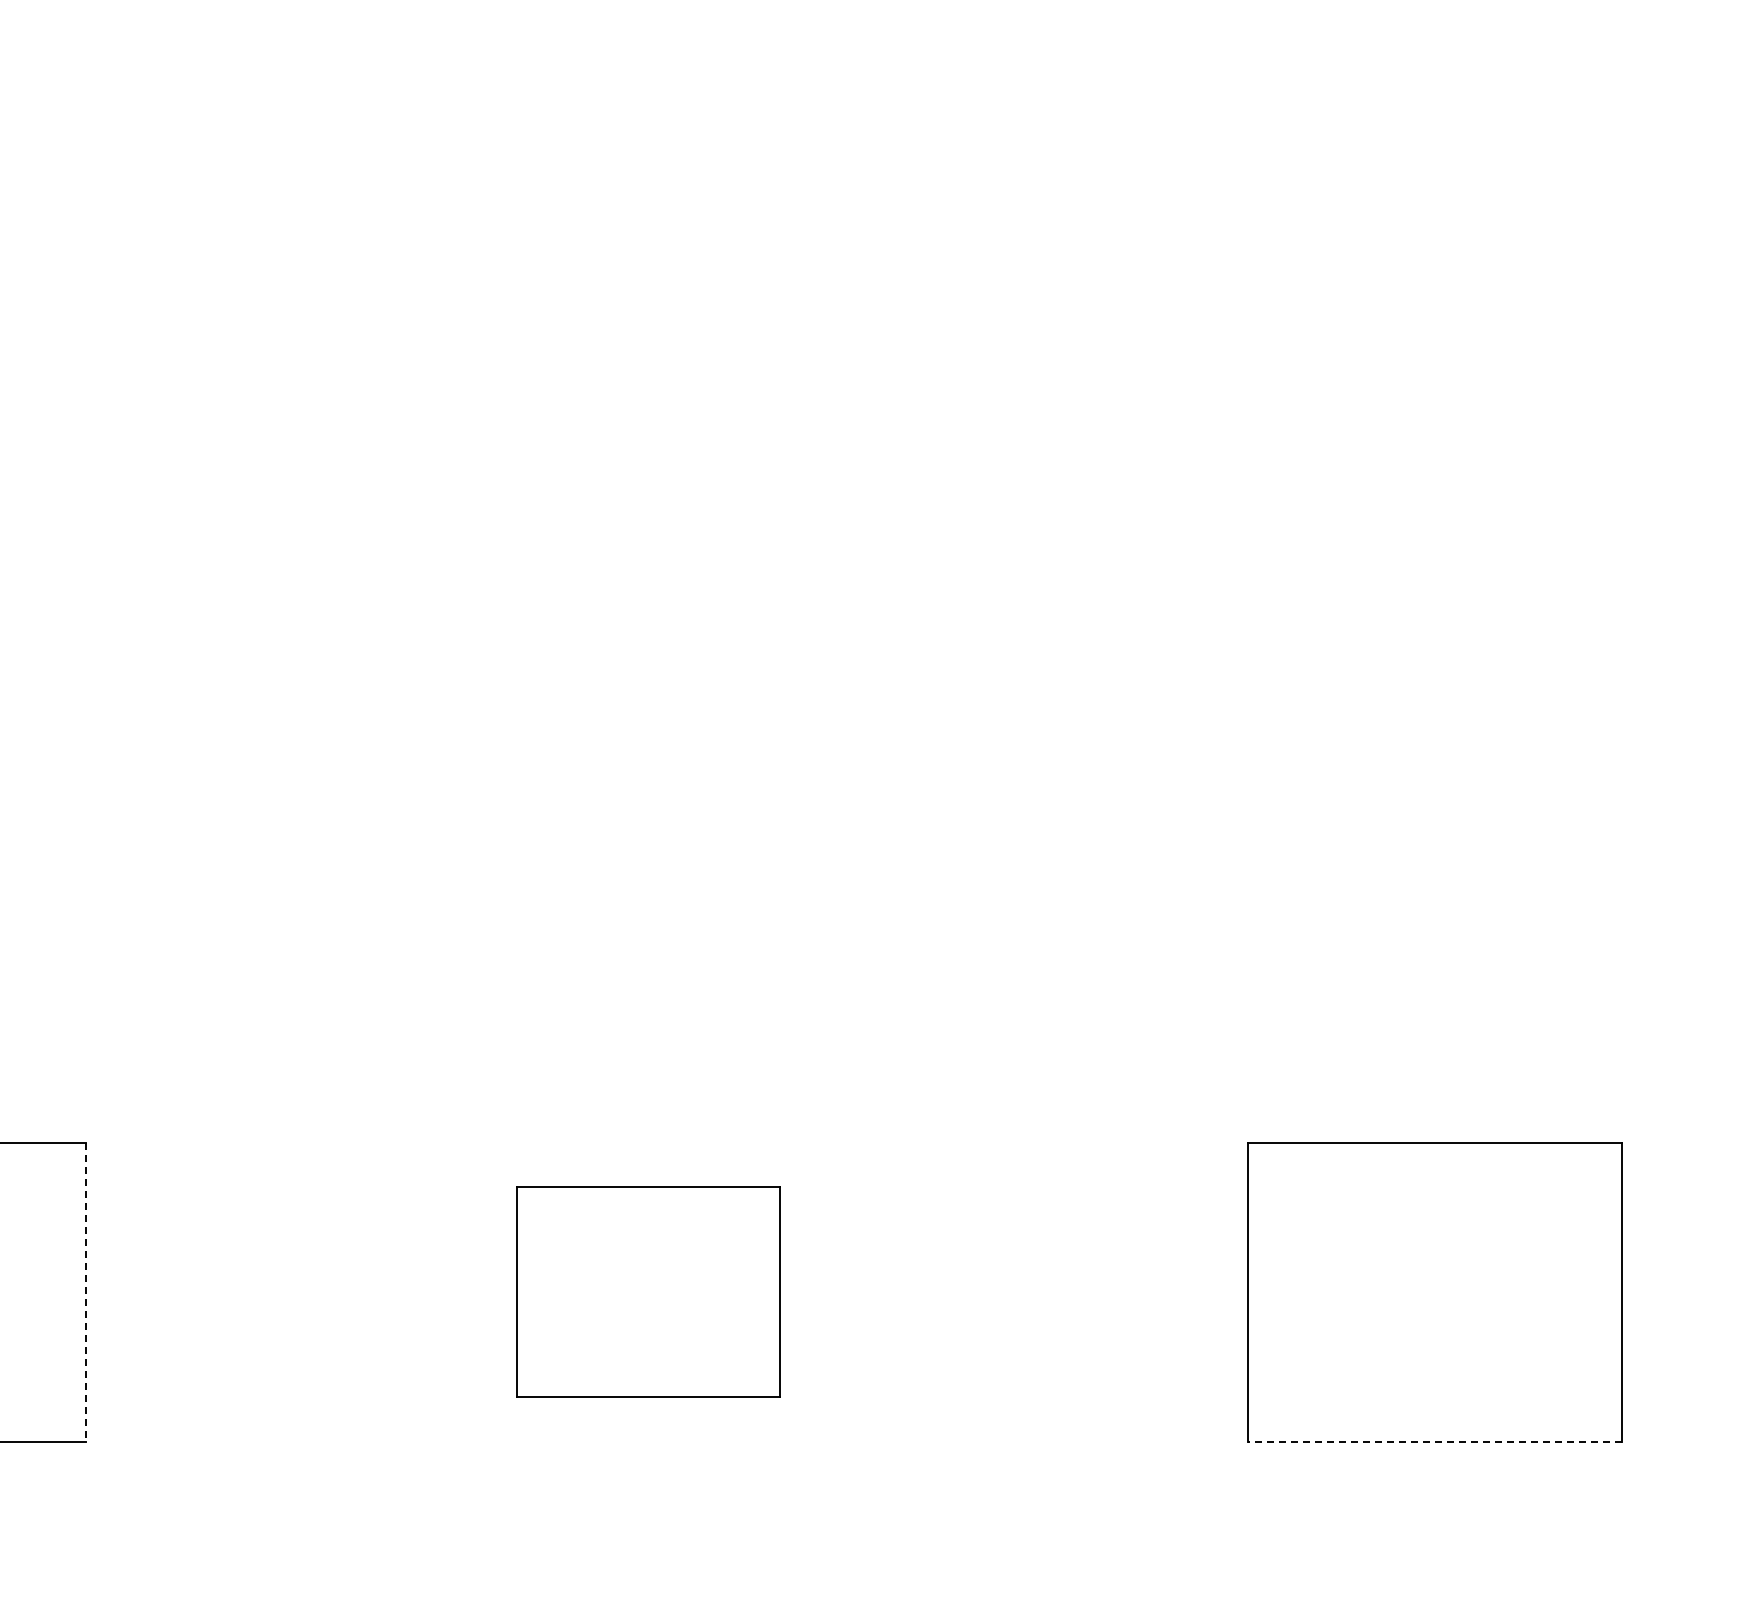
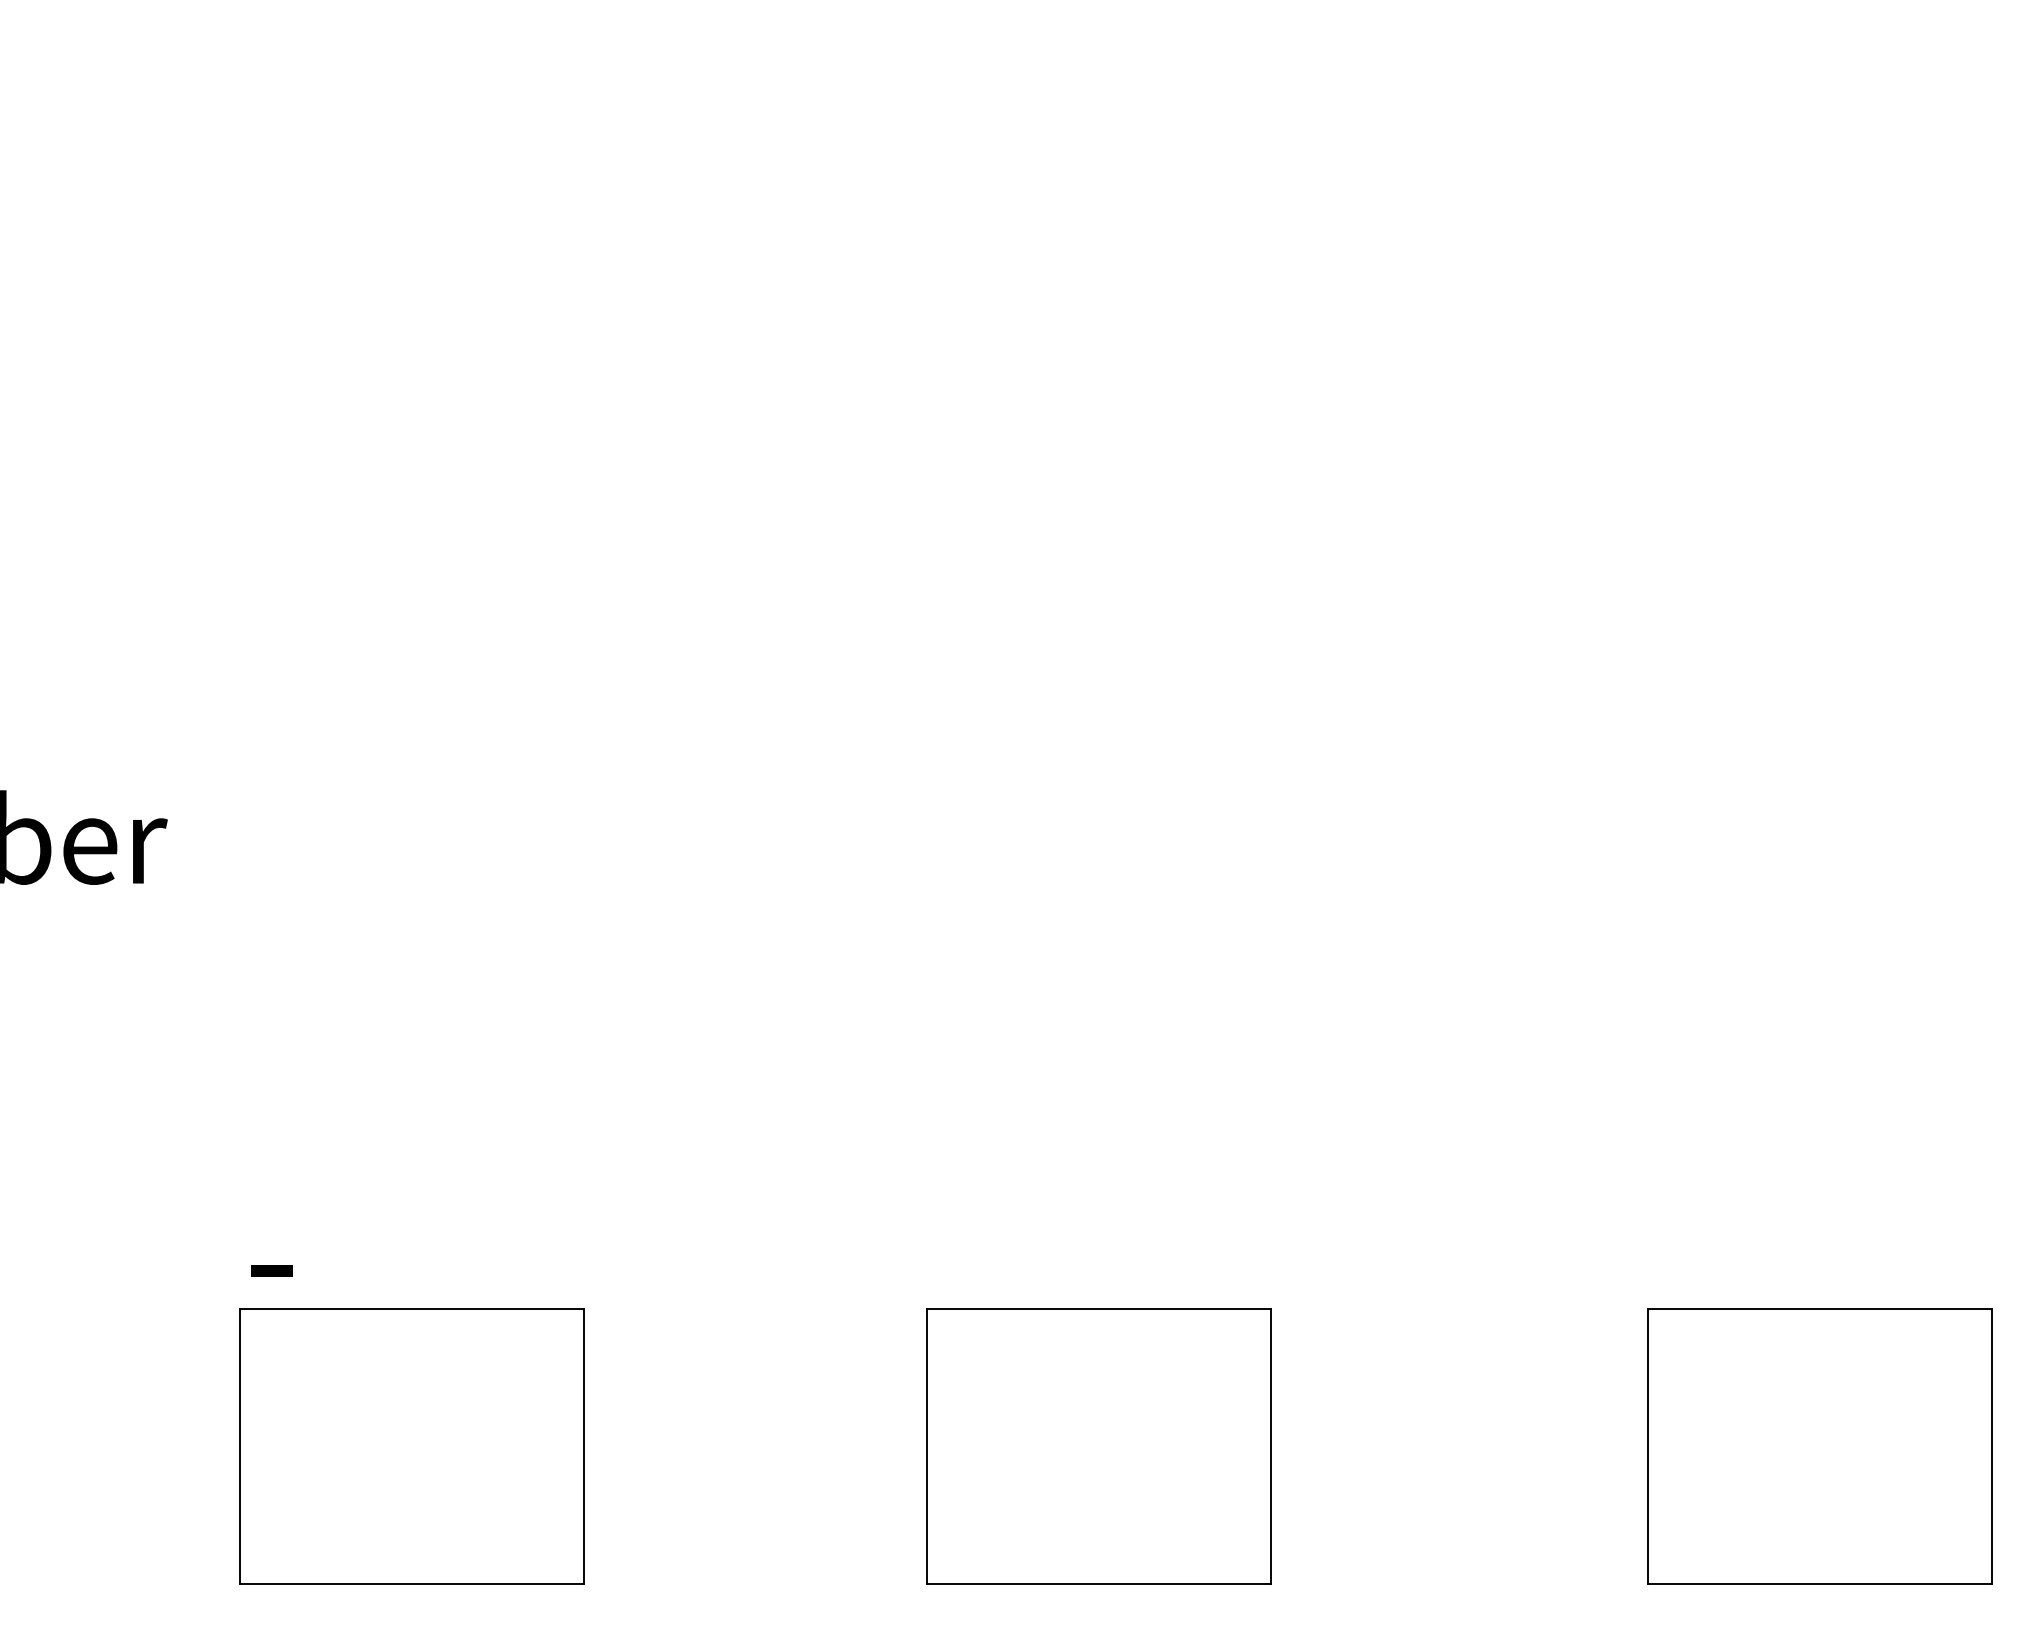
part: (647, 1292) -> (1098, 1446), size x1.43
line: (86, 1293) -> (583, 1447), dashed -> solid
line: (1435, 1442) -> (1820, 1584), dashed -> solid

